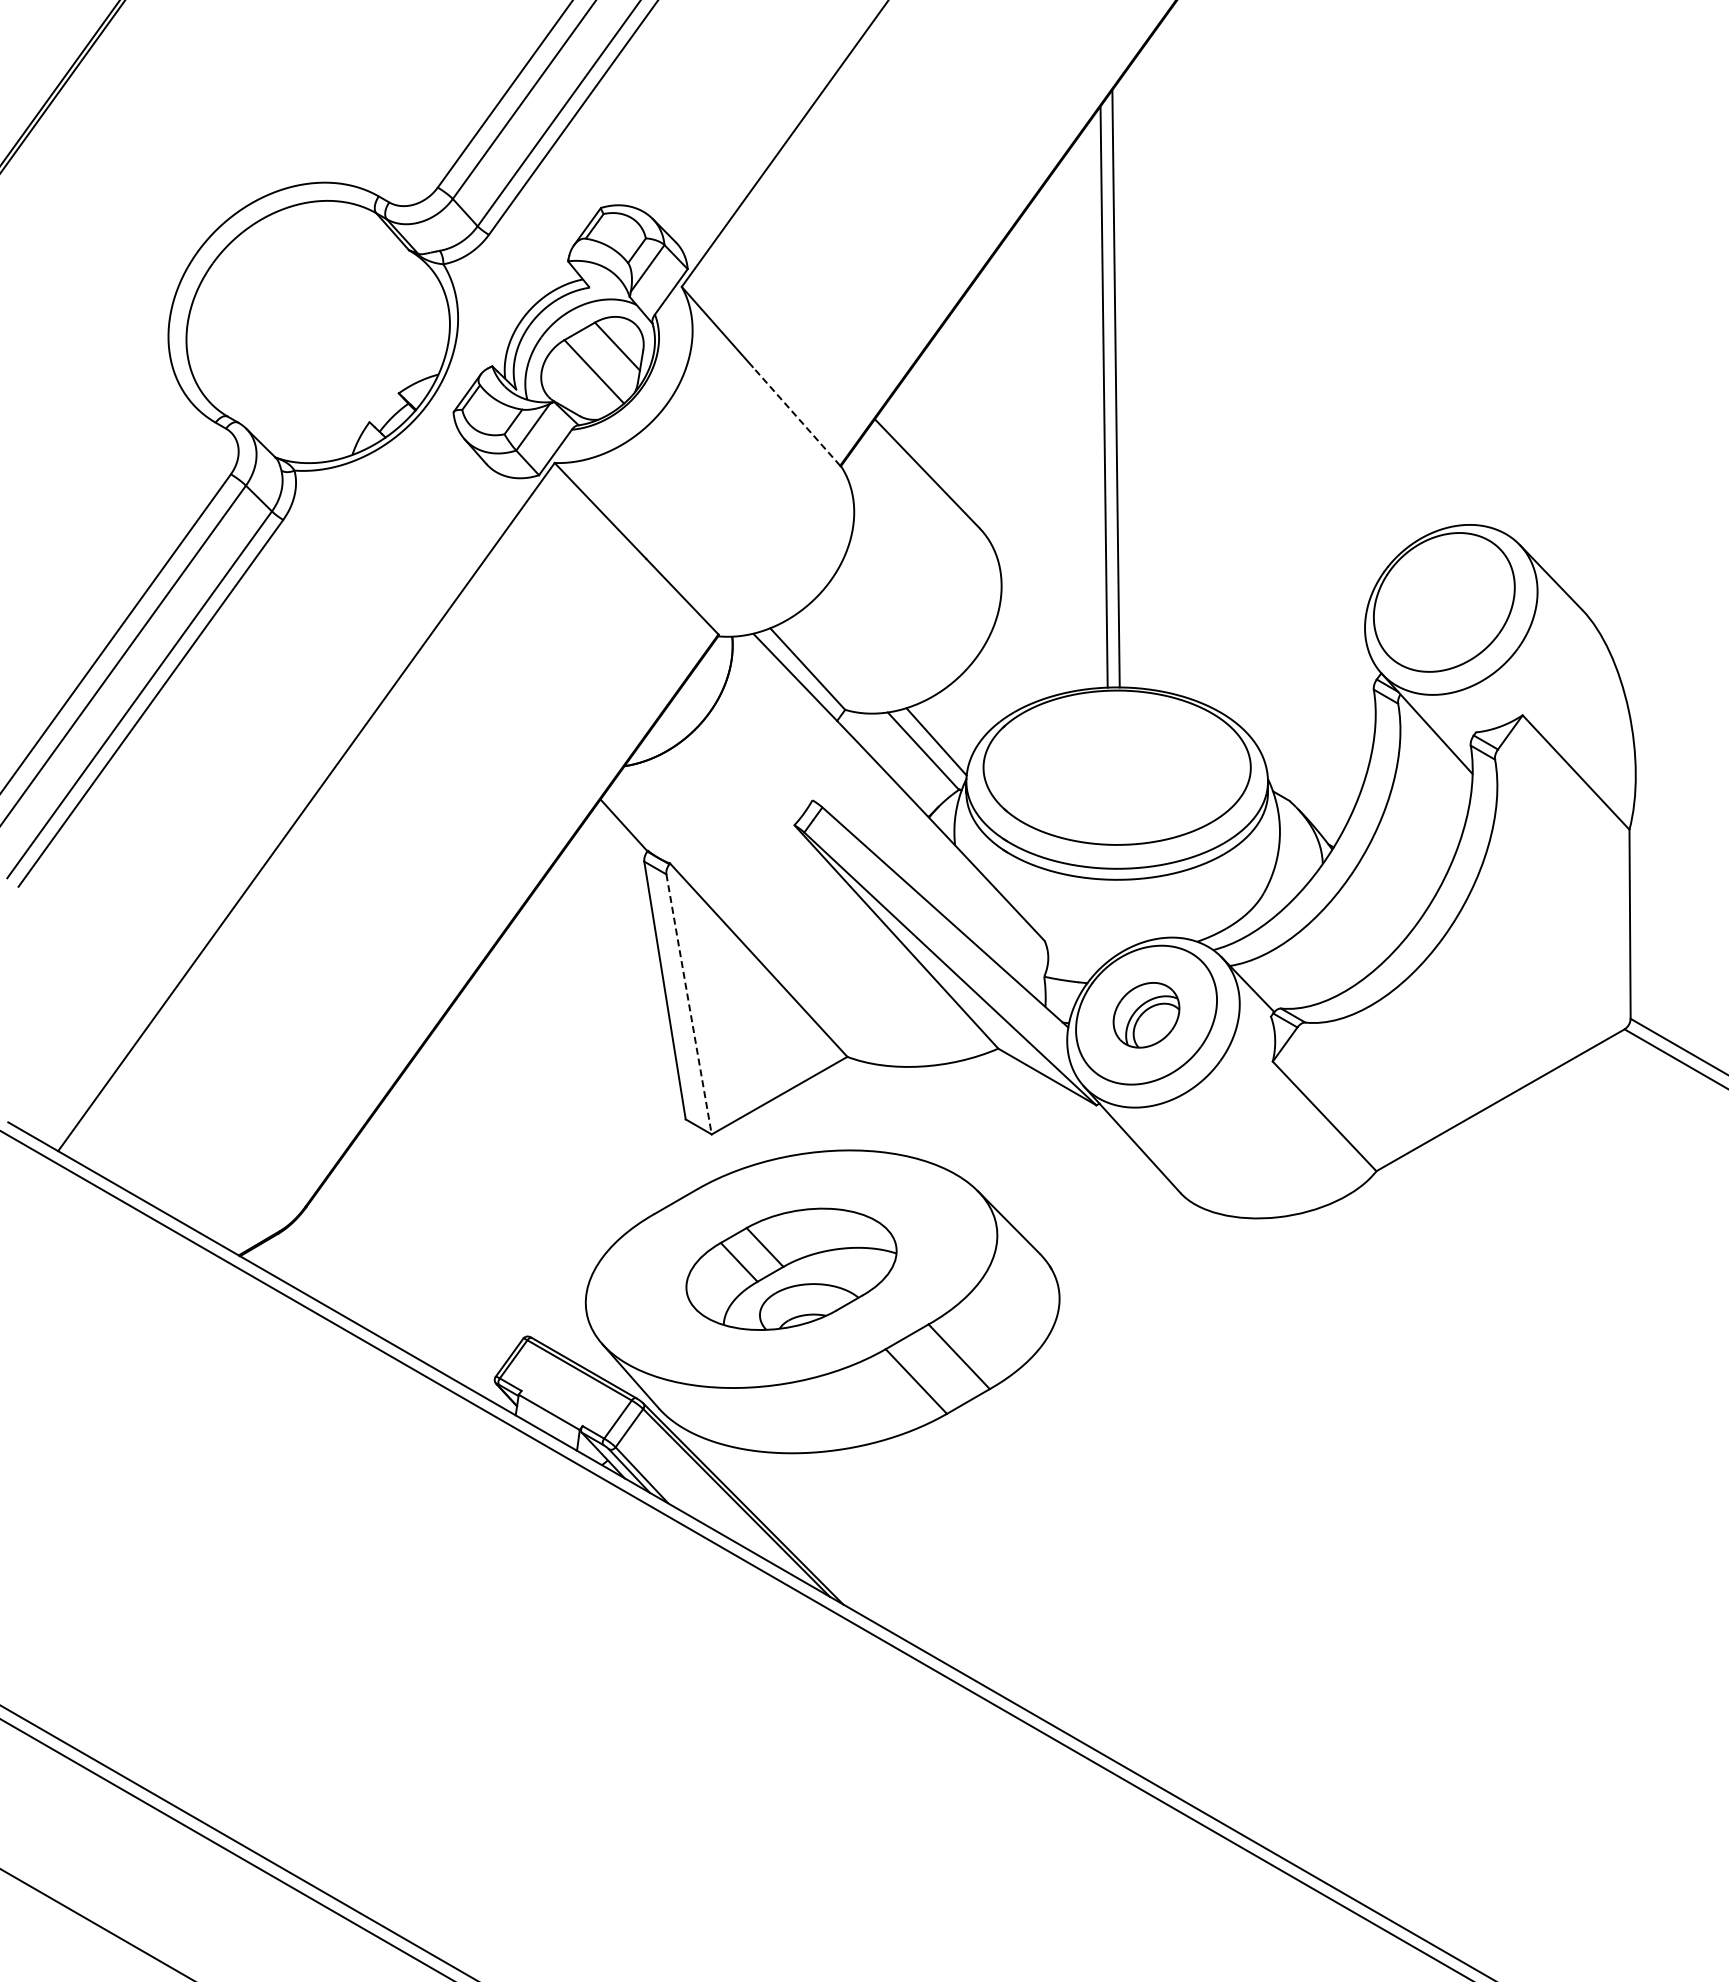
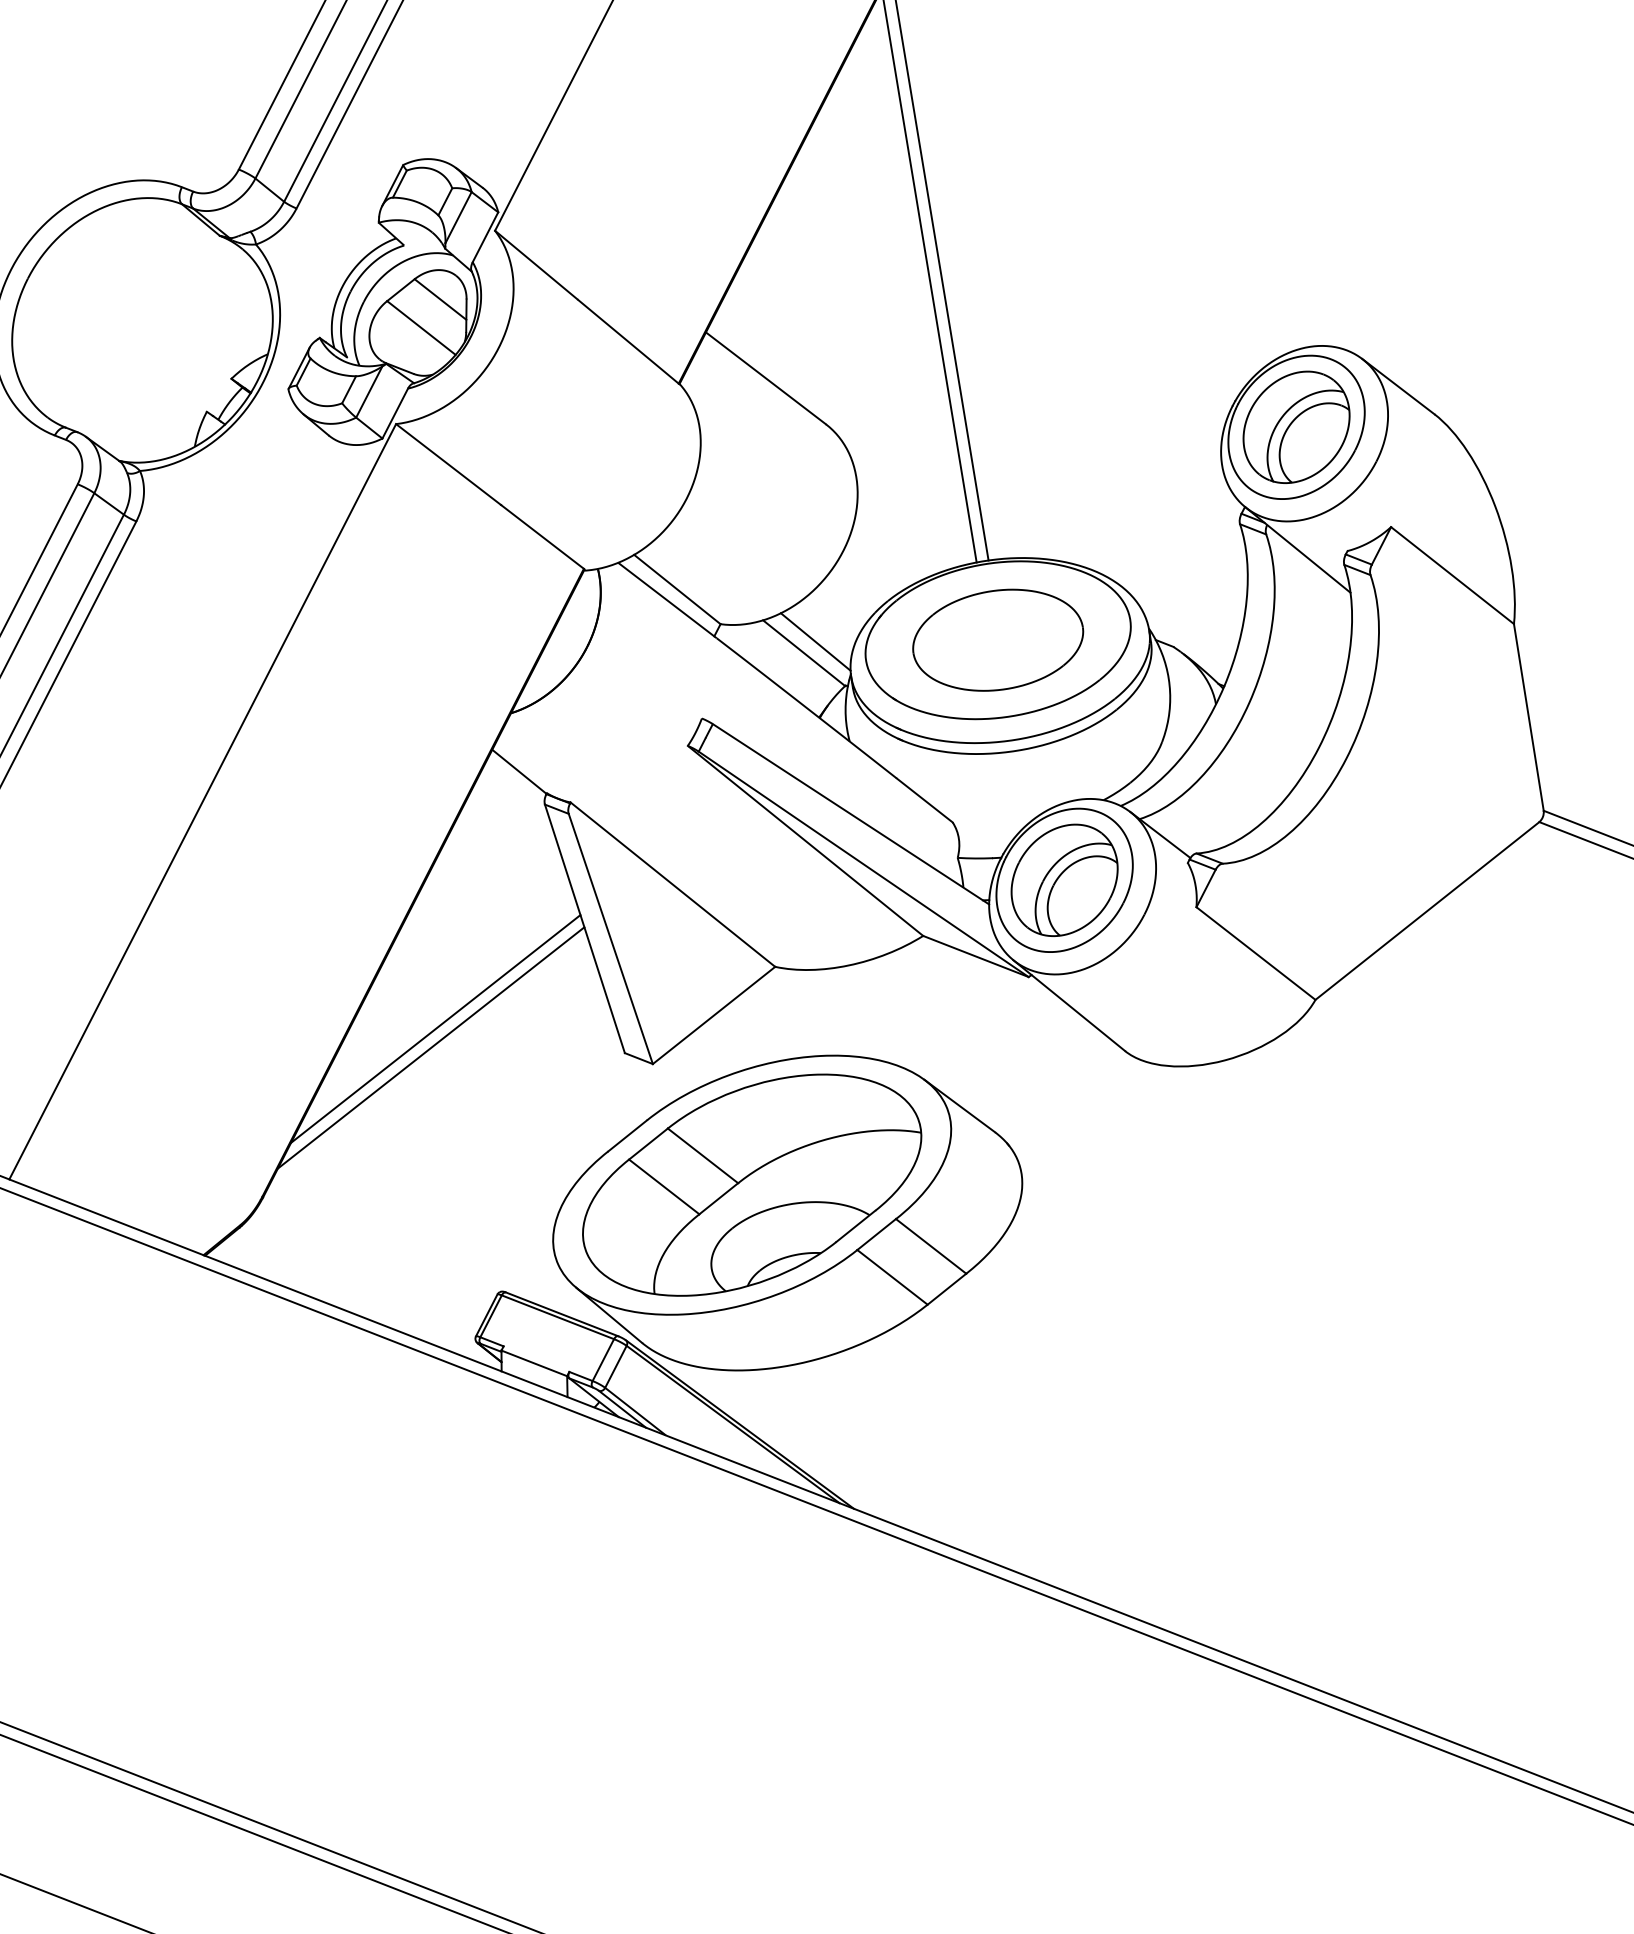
line: (797, 417) -> (629, 342), dashed -> solid
part: (1444, 602) -> (1296, 427), added
part: (1116, 767) -> (997, 640), added
line: (689, 1004) -> (611, 938), dashed -> solid
part: (1146, 1015) -> (1064, 880), size x1.67
line: (502, 1066) -> (435, 1028), added
line: (494, 1084) -> (430, 1047), added
part: (791, 1269) -> (752, 1185), size x1.67

